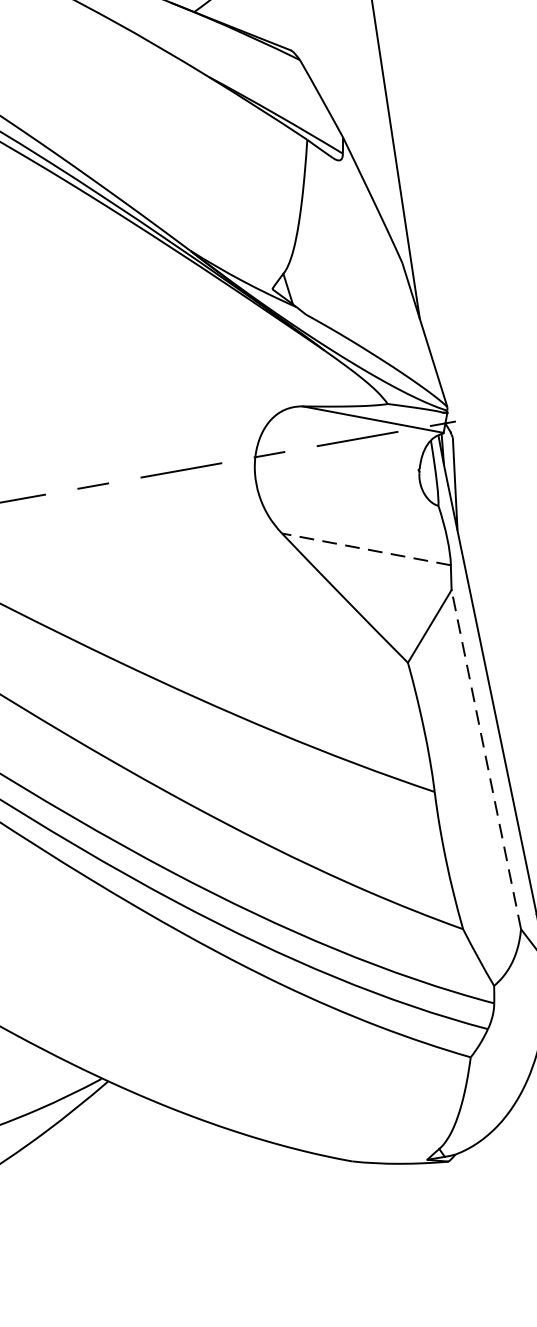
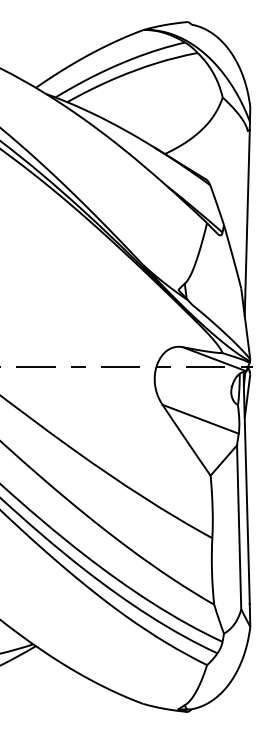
line: (366, 549) -> (200, 419), dashed -> solid
line: (486, 757) -> (239, 526), dashed -> solid

